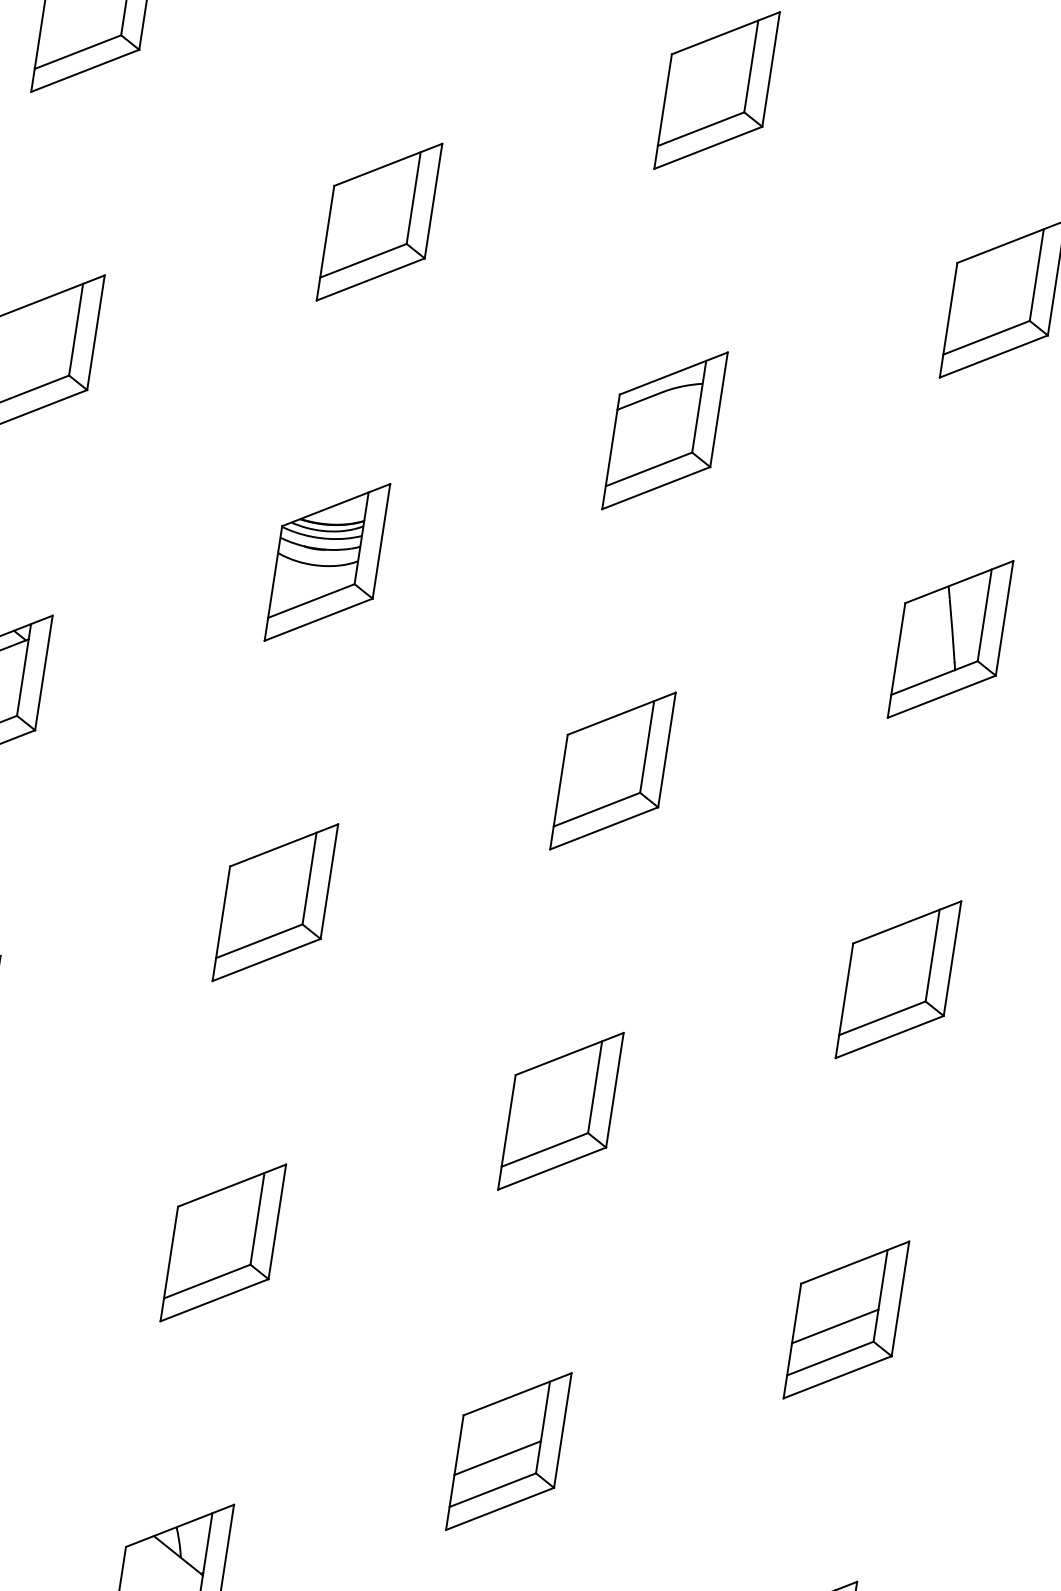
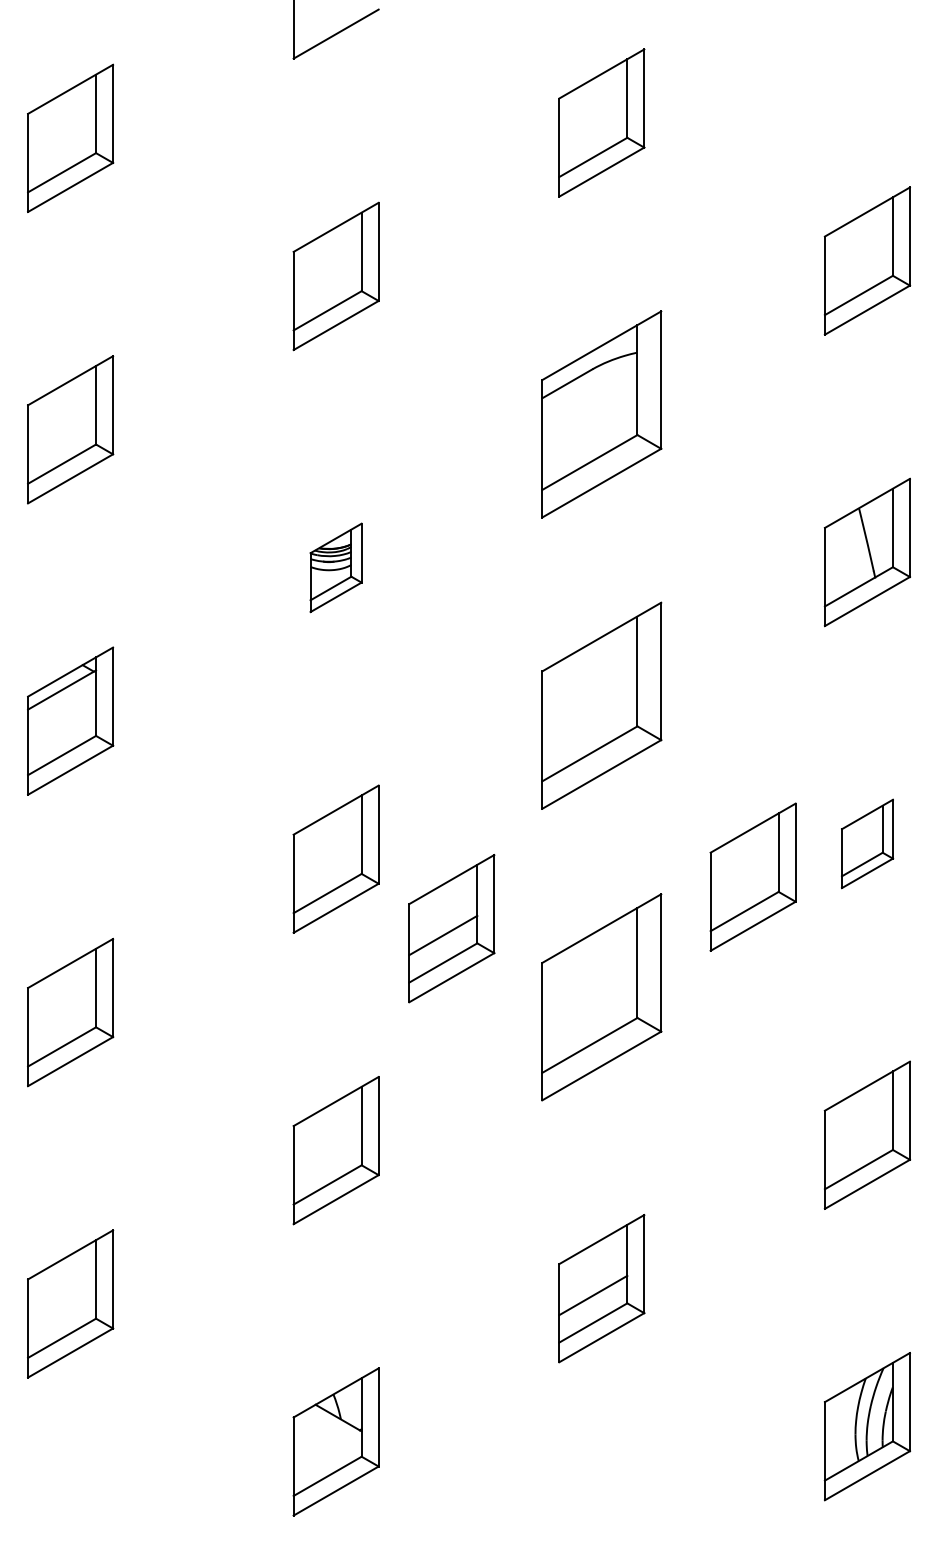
part: (664, 430) -> (601, 414), size x1.4
part: (326, 561) -> (335, 567), size x0.6
part: (612, 770) -> (601, 705), size x1.4
part: (898, 979) -> (867, 843), size x0.6
part: (758, 997) -> (752, 876), added
part: (397, 1004) -> (451, 928), added
part: (560, 1110) -> (601, 996), size x1.4
line: (834, 1325) -> (858, 1141), removed

